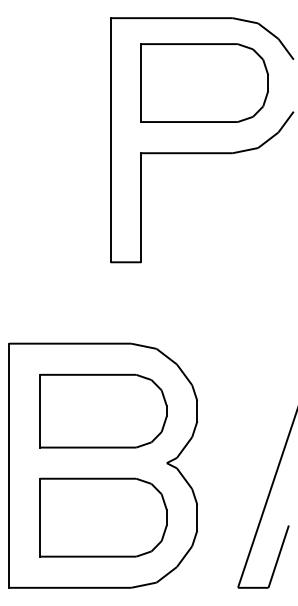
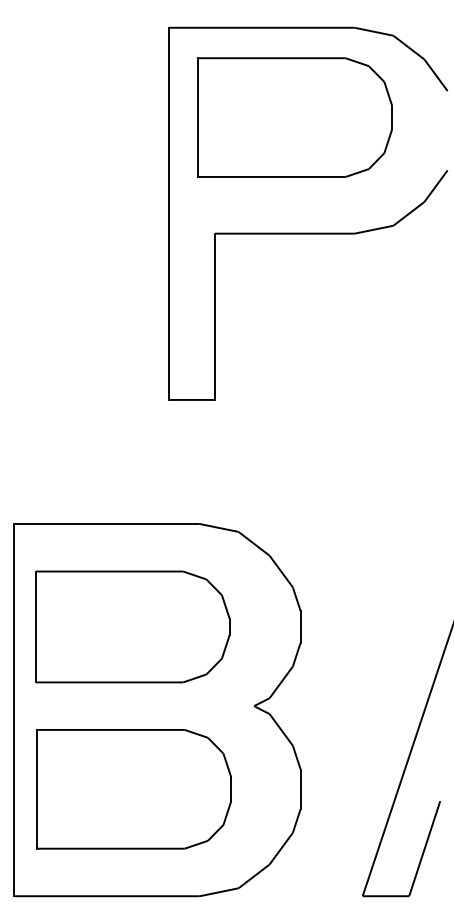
part: (204, 82) -> (294, 116), moved
part: (103, 410) -> (133, 625), moved
part: (103, 517) -> (134, 789), moved

